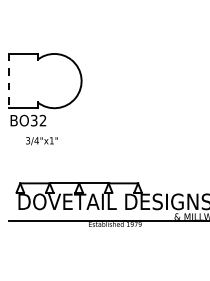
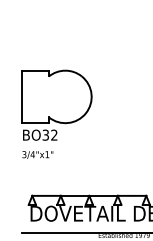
line: (9, 81) -> (21, 97), dashed -> solid
text: (41, 141) -> (37, 155), moved

